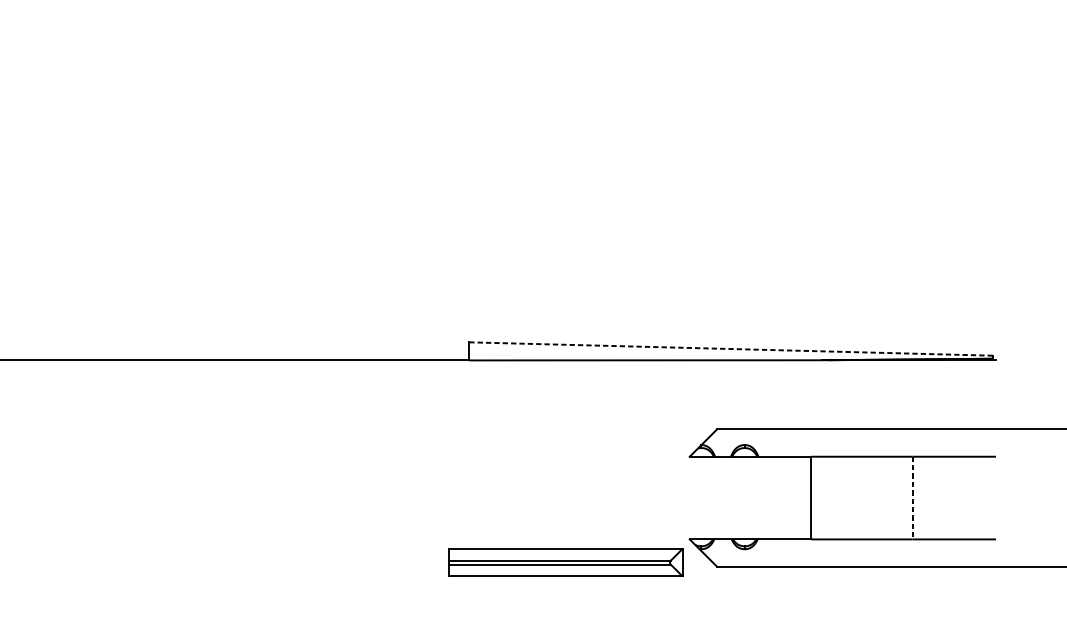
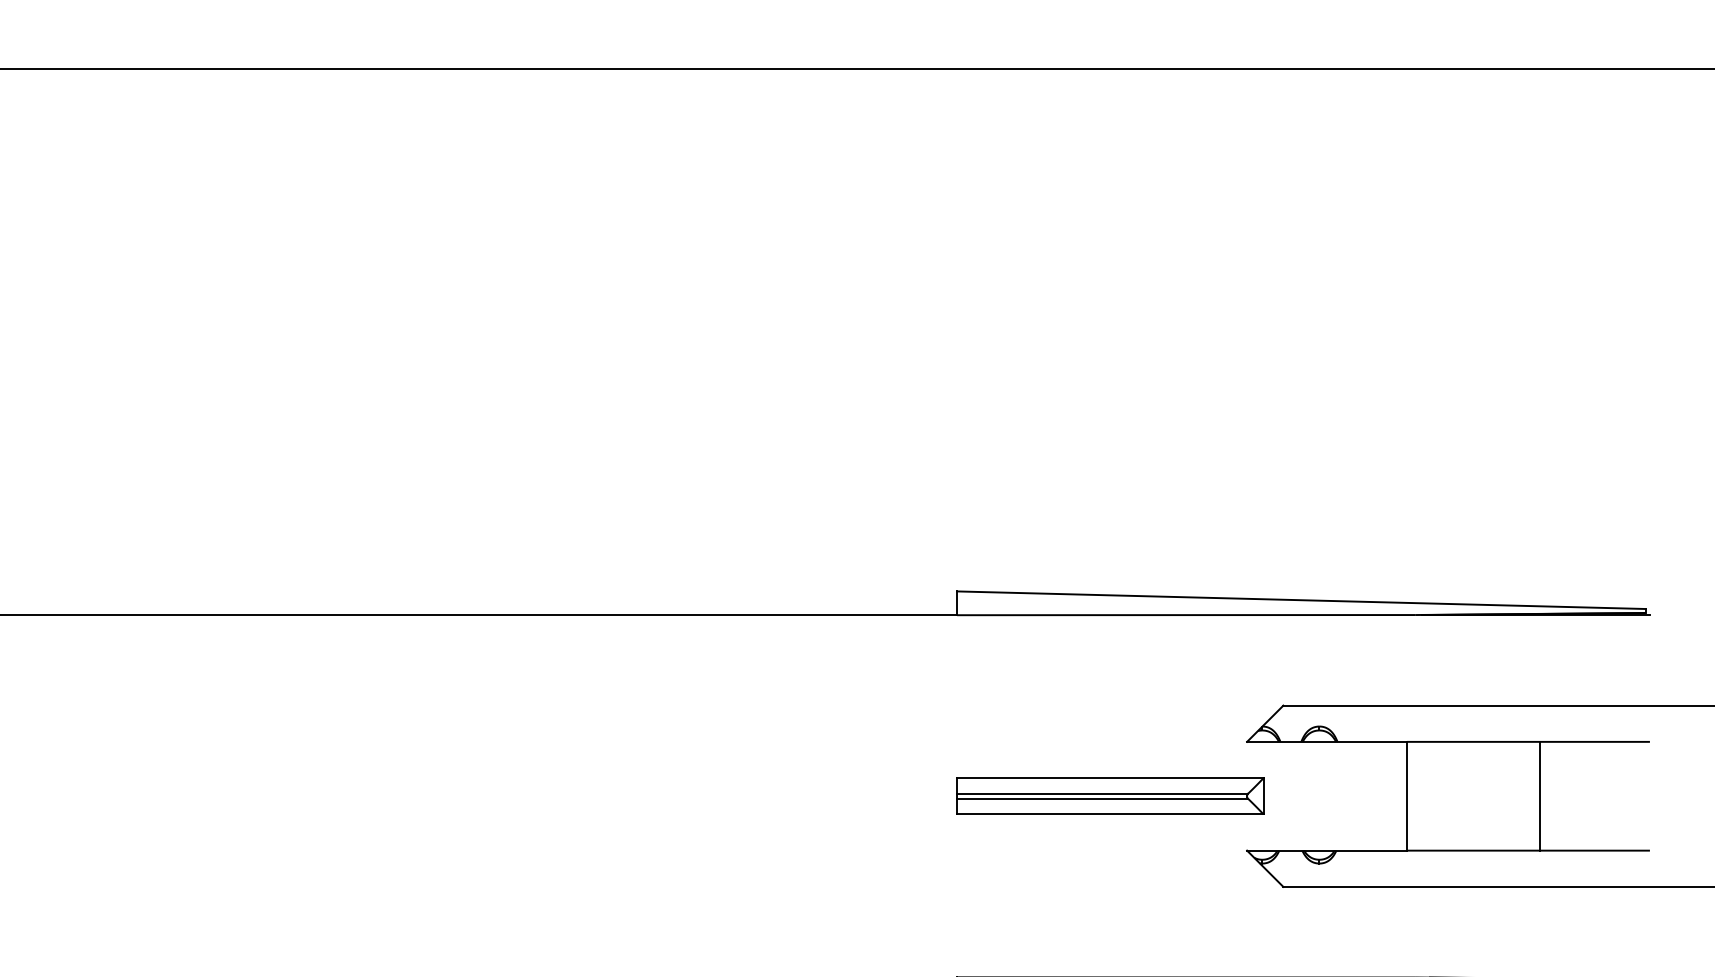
line: (731, 349) -> (1301, 600), dashed -> solid
line: (912, 498) -> (1540, 796), dashed -> solid
part: (566, 562) -> (1110, 795), moved

